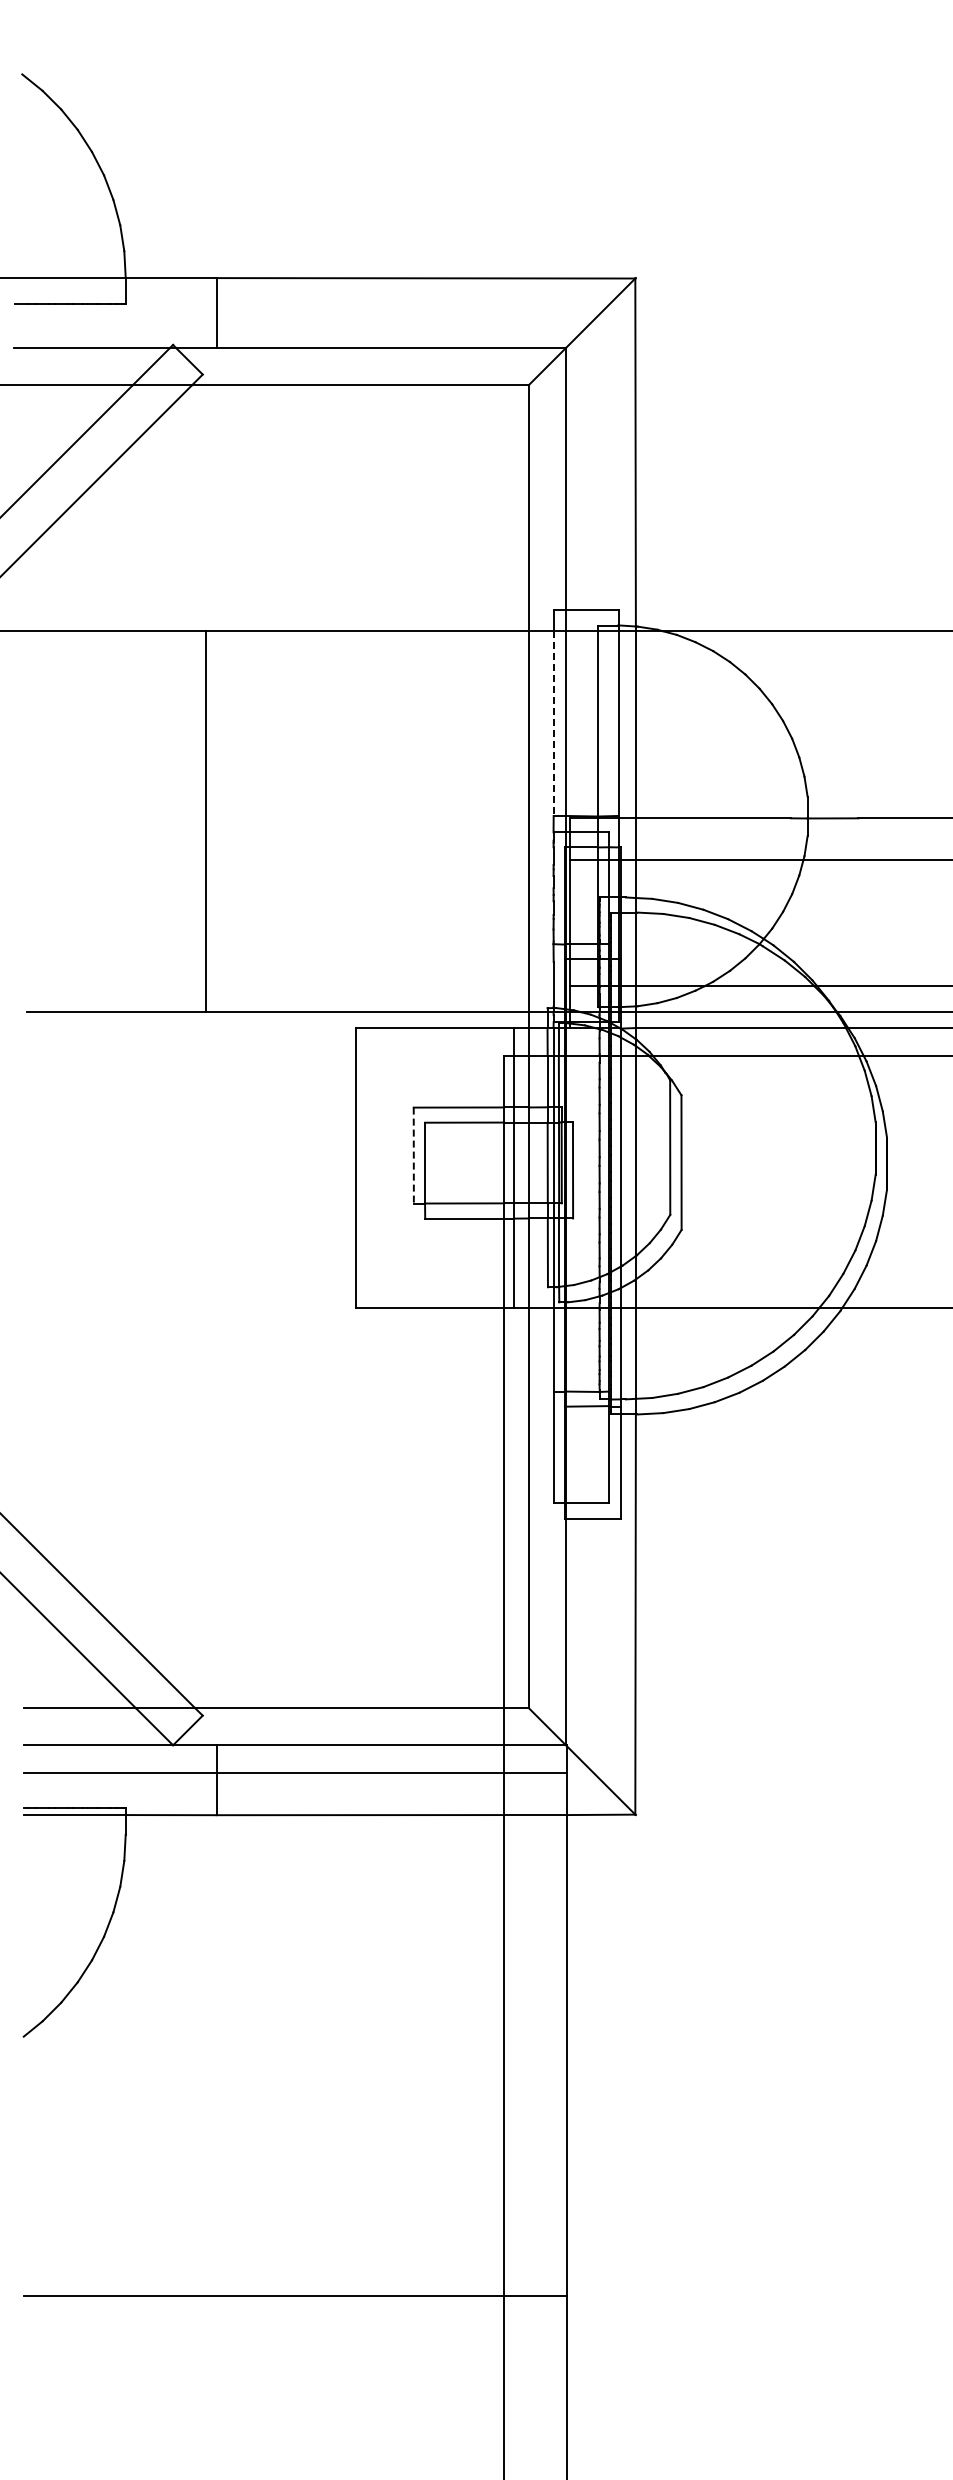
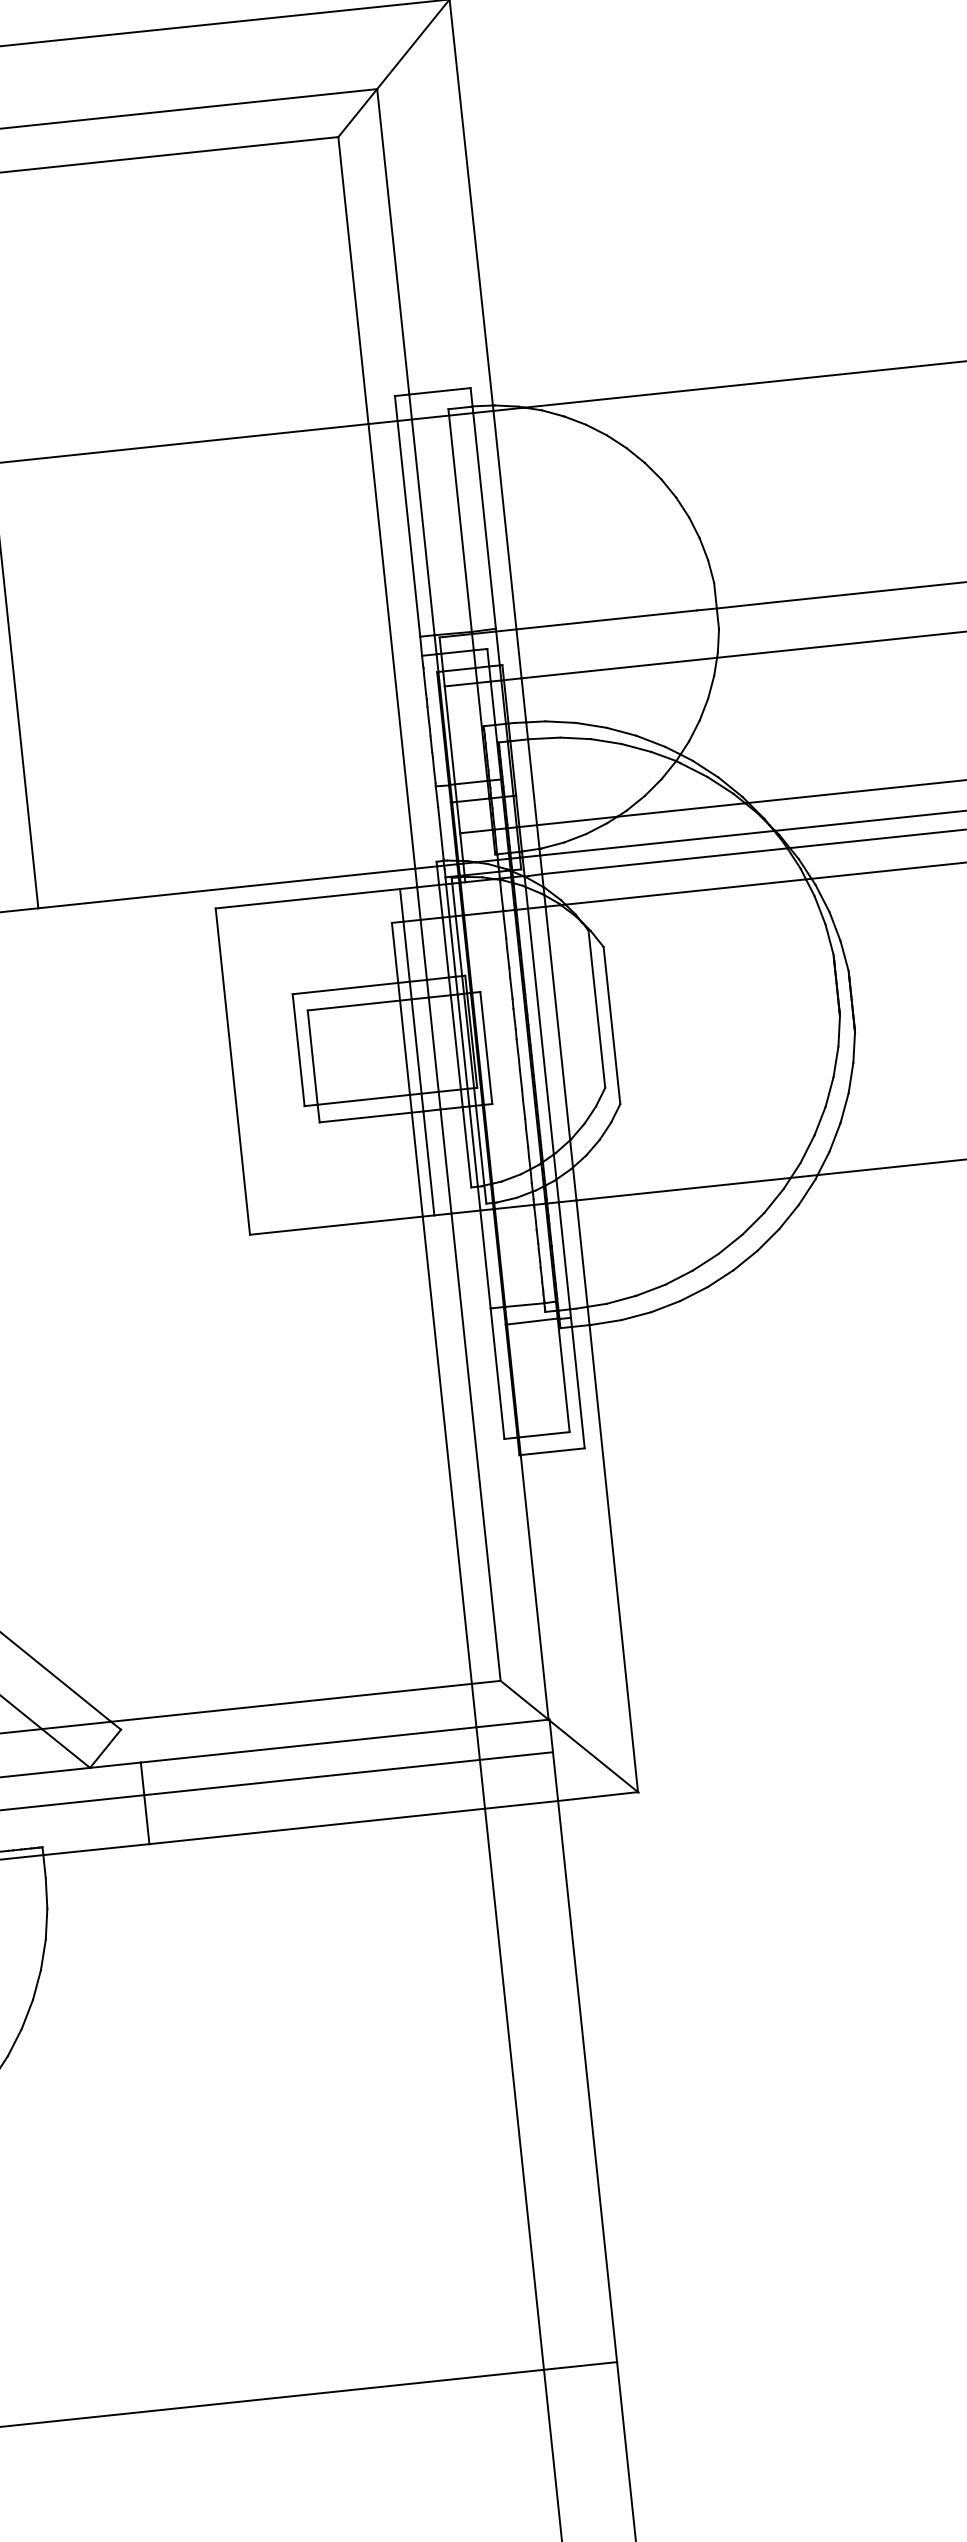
line: (553, 724) -> (408, 530), dashed -> solid
line: (413, 1155) -> (298, 1050), dashed -> solid

